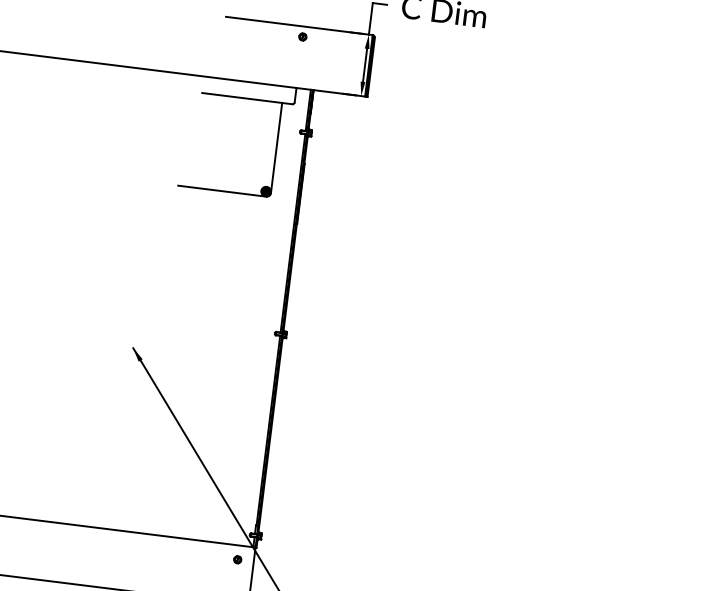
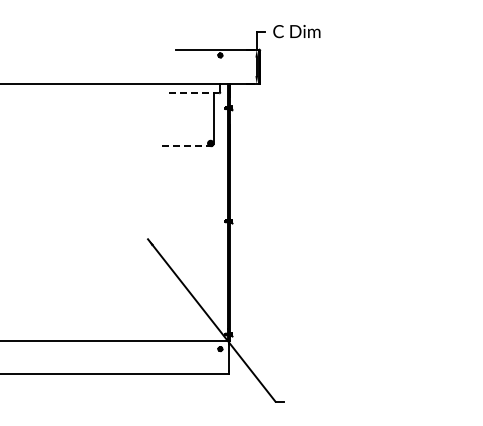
line: (248, 99) -> (194, 93), solid -> dashed
line: (222, 191) -> (186, 146), solid -> dashed

